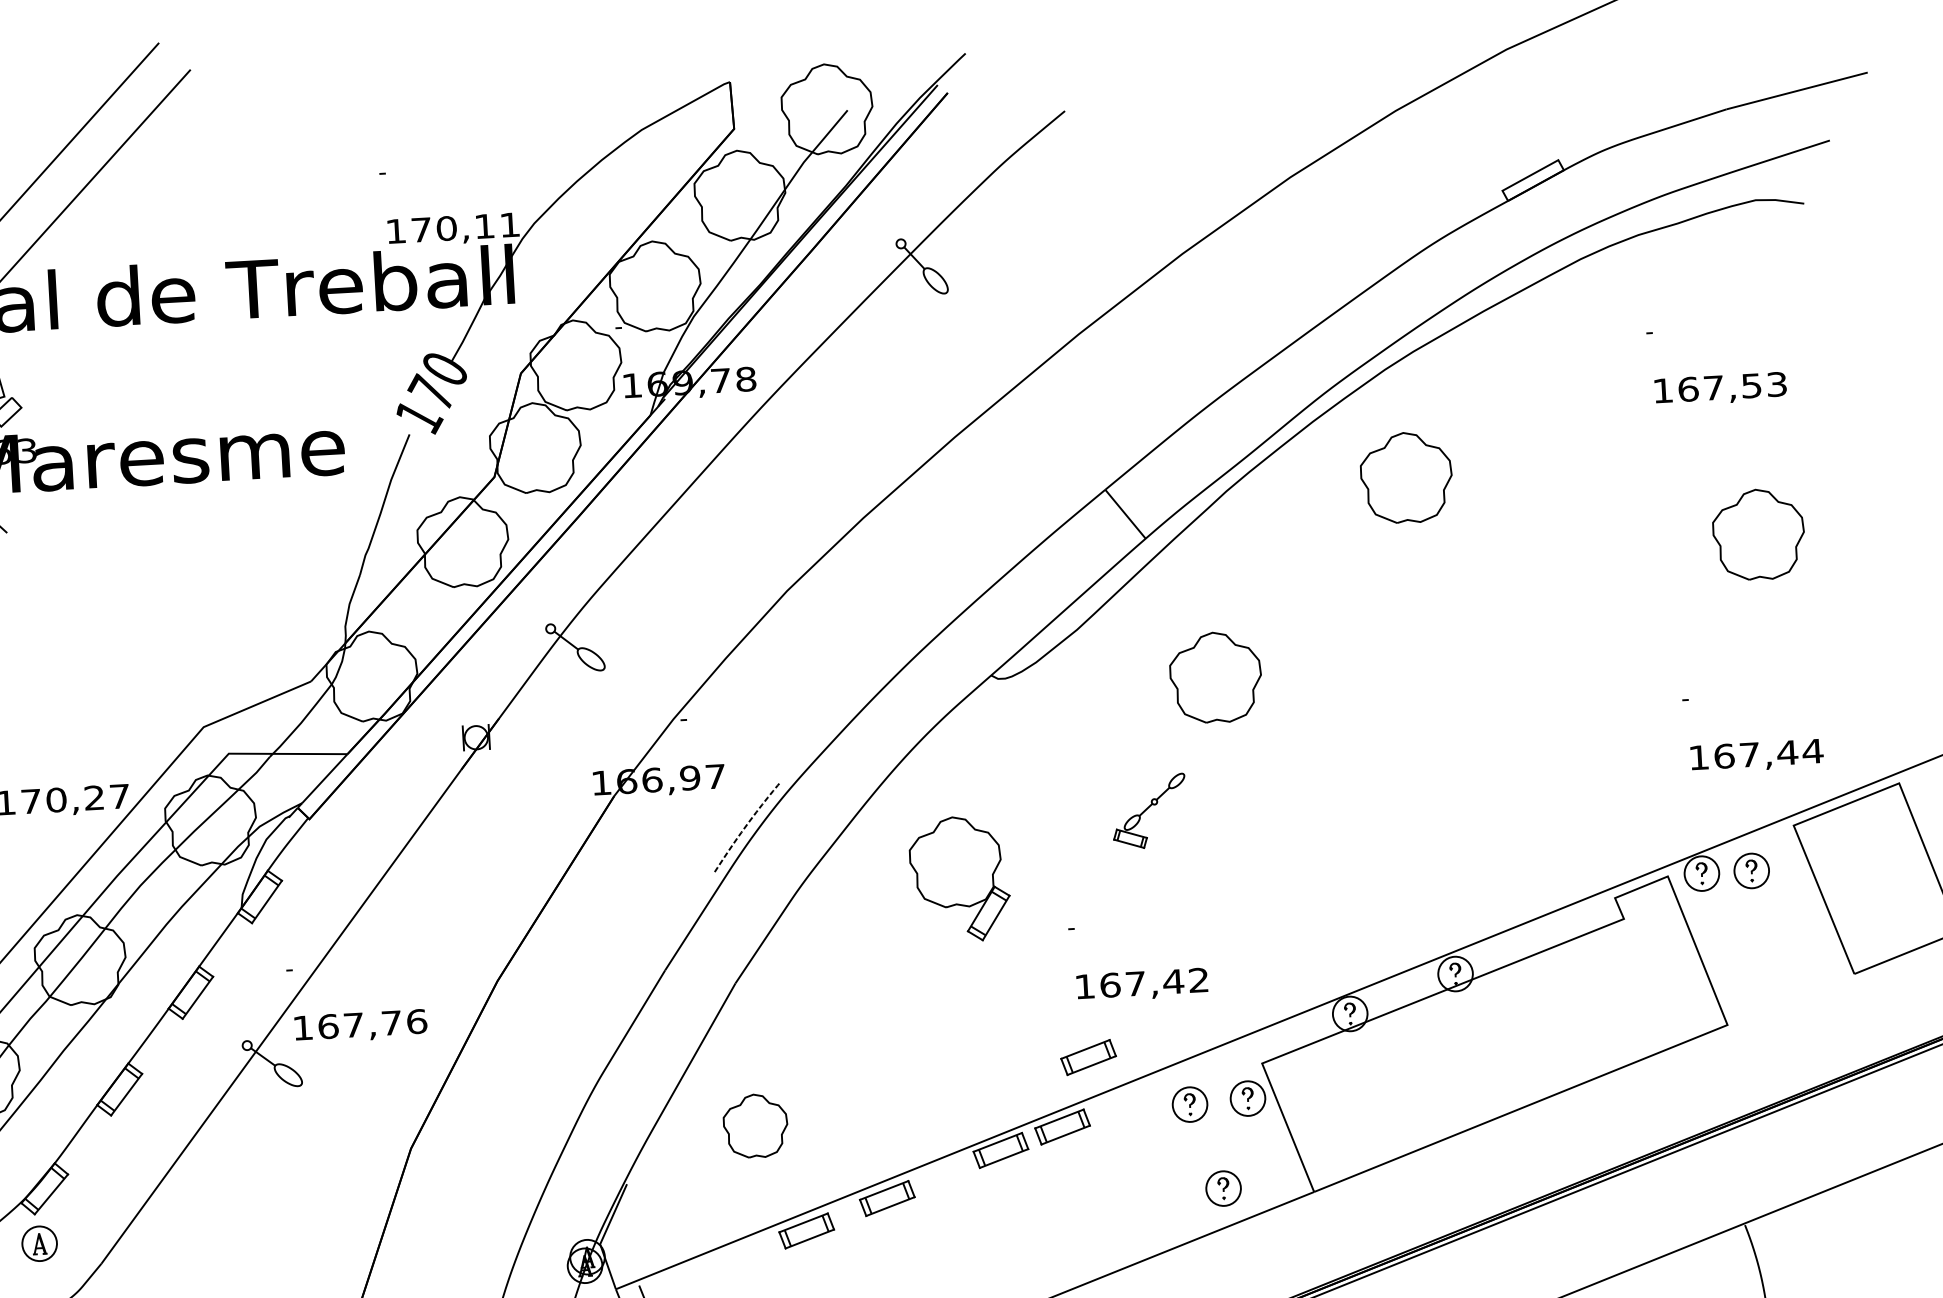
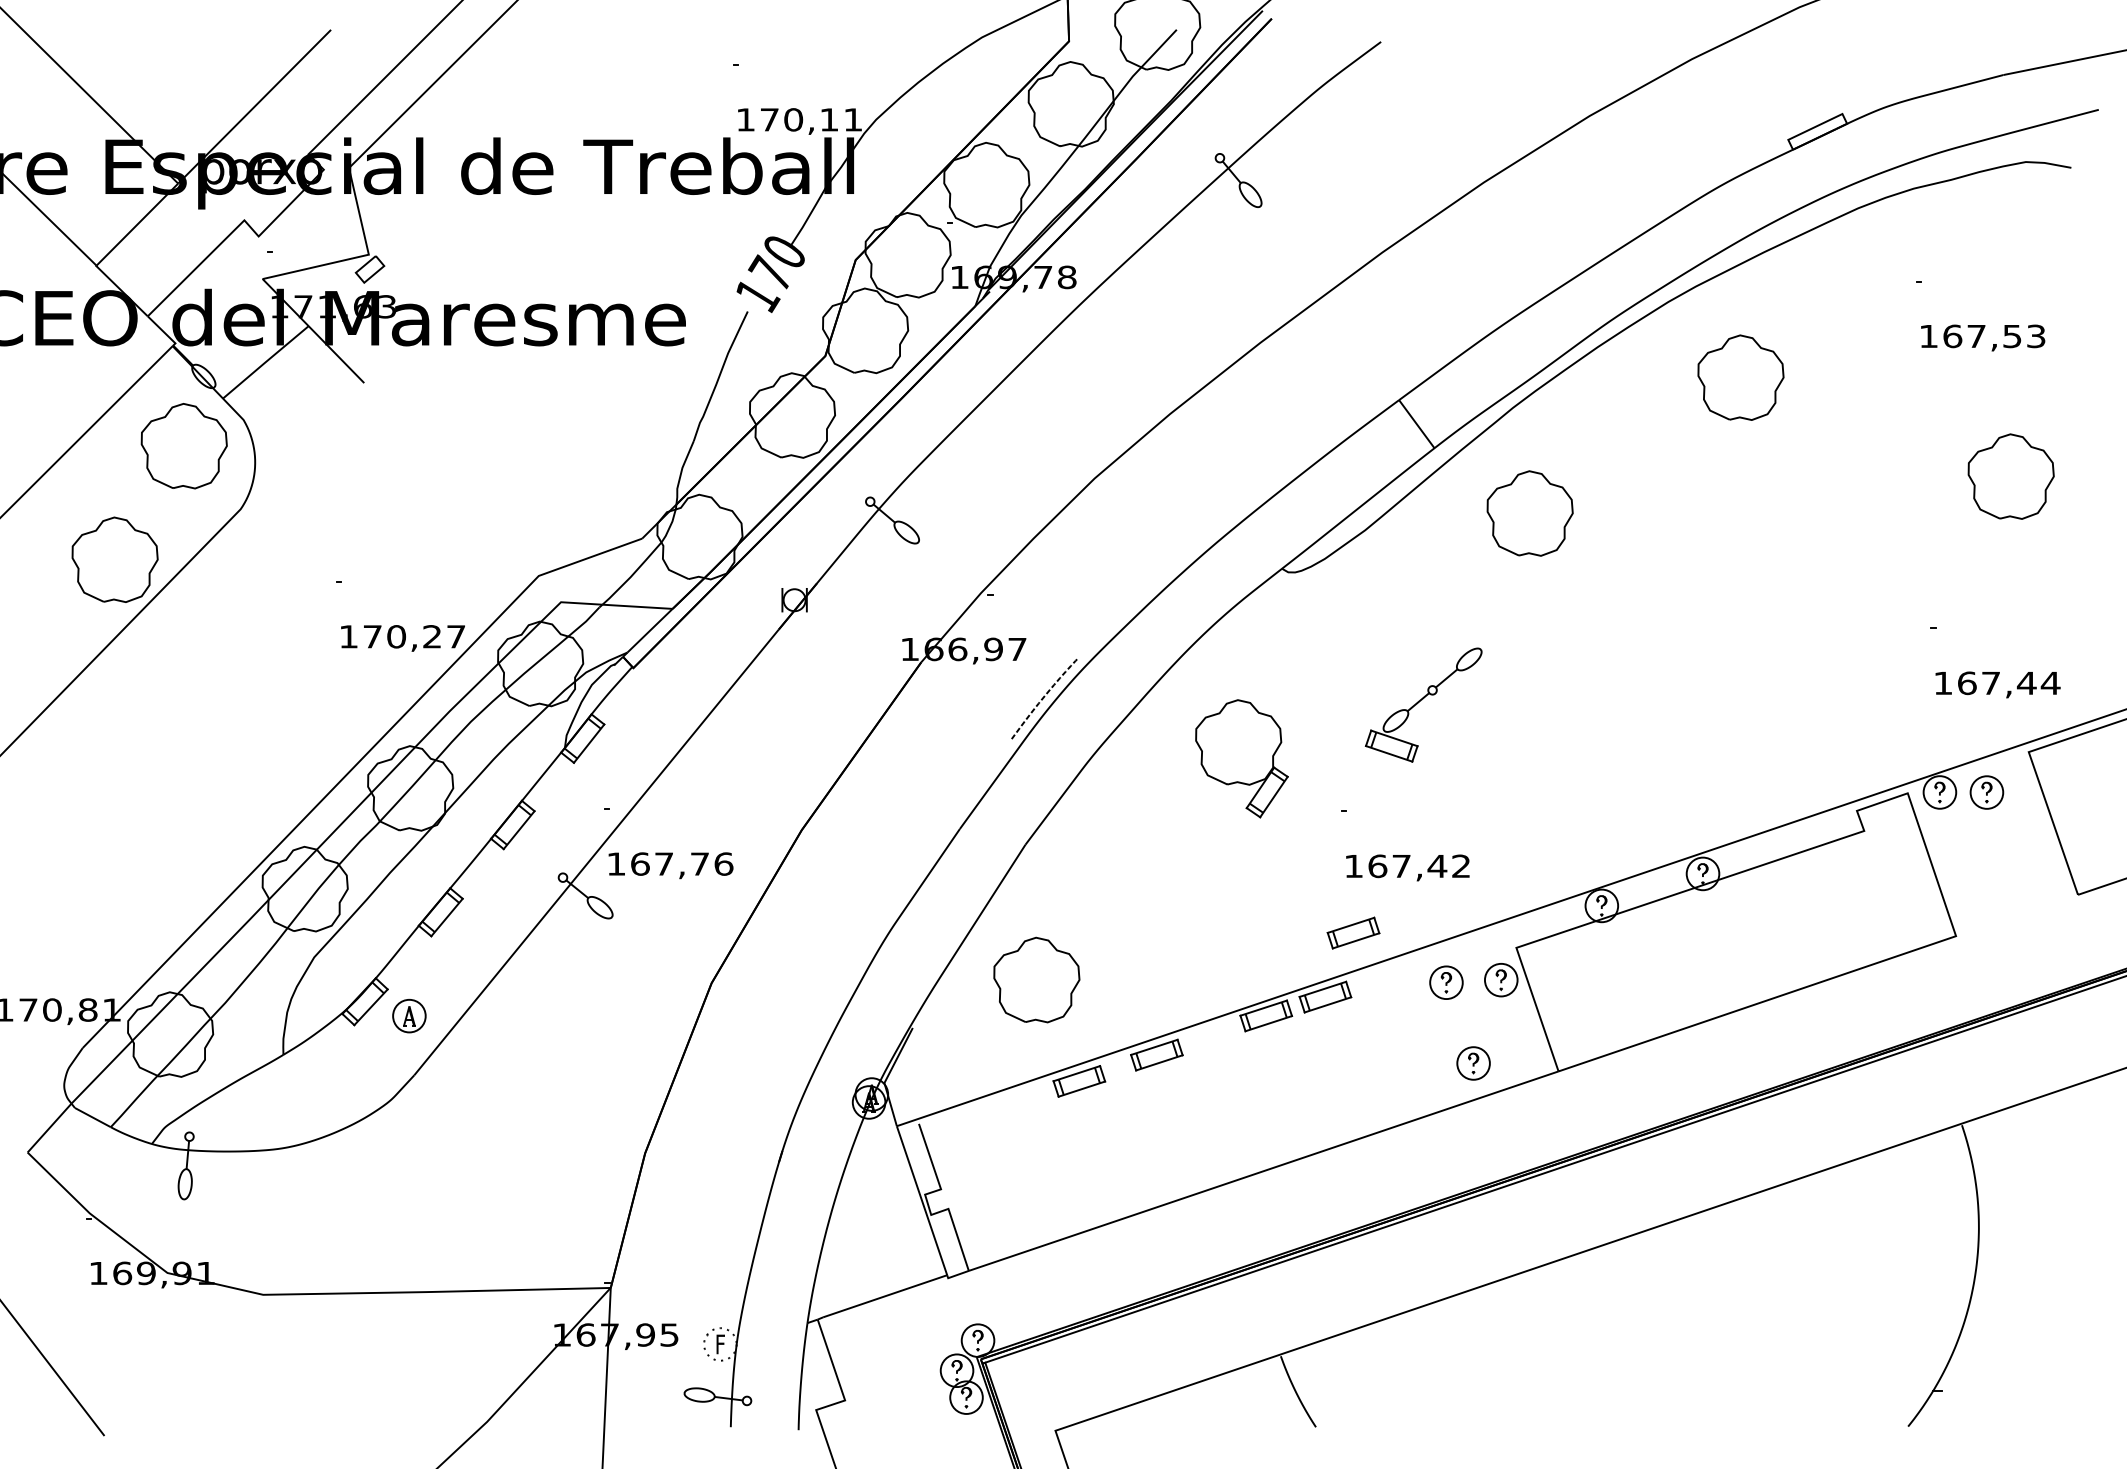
part: (1406, 477) -> (1740, 377), moved
part: (1215, 677) -> (1529, 513), moved
part: (1149, 811) -> (1423, 704), size x1.67
part: (755, 1125) -> (1036, 979), size x1.43
part: (39, 1243) -> (409, 1015), moved

